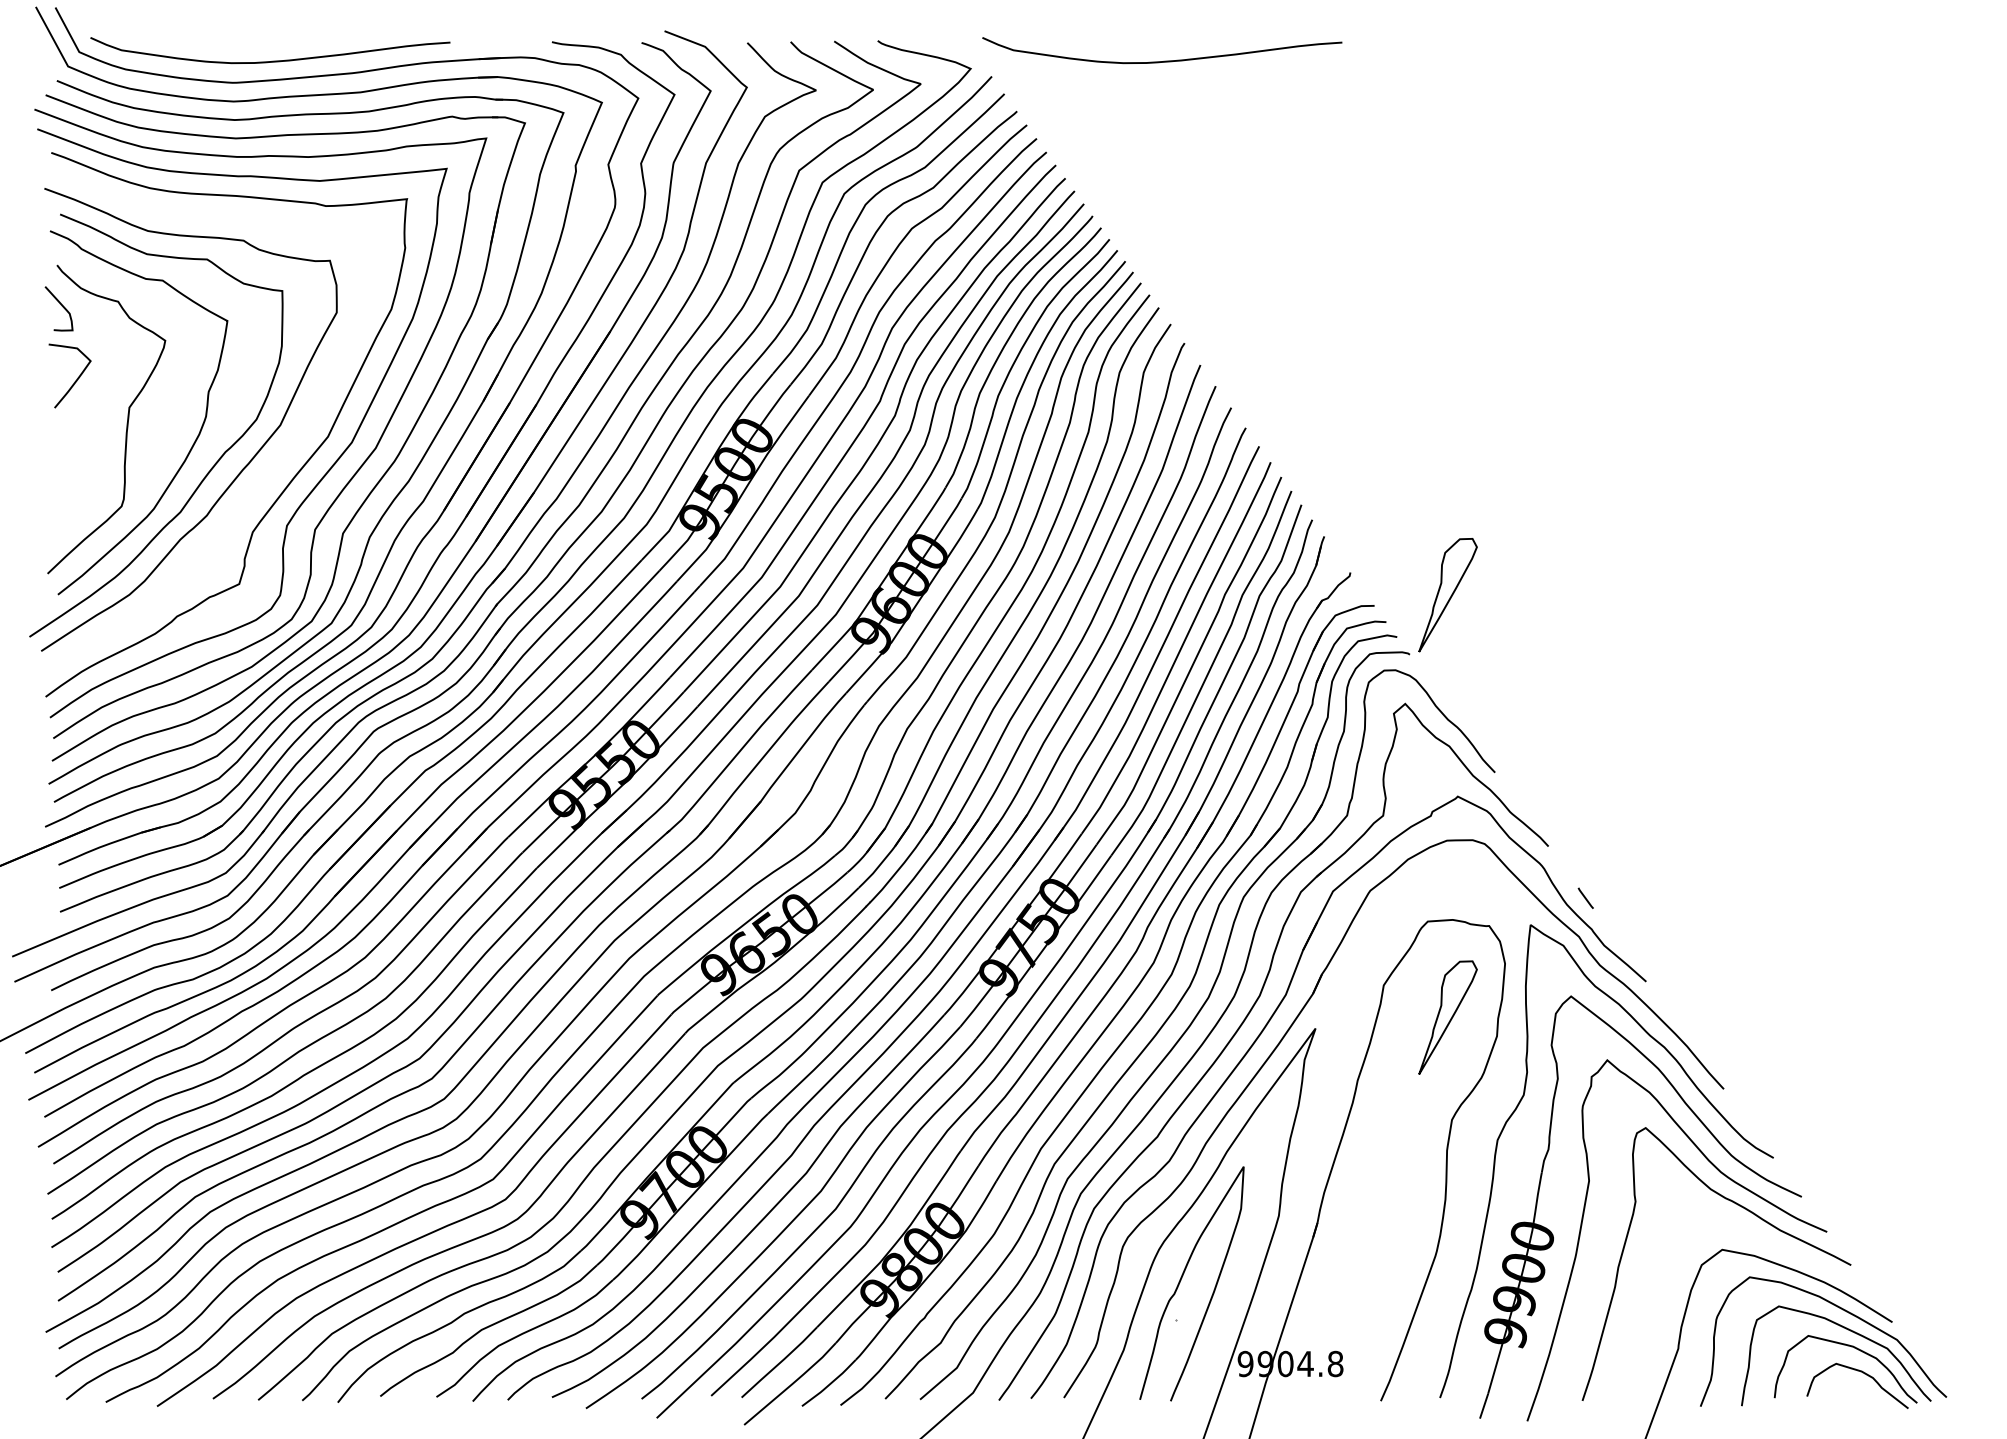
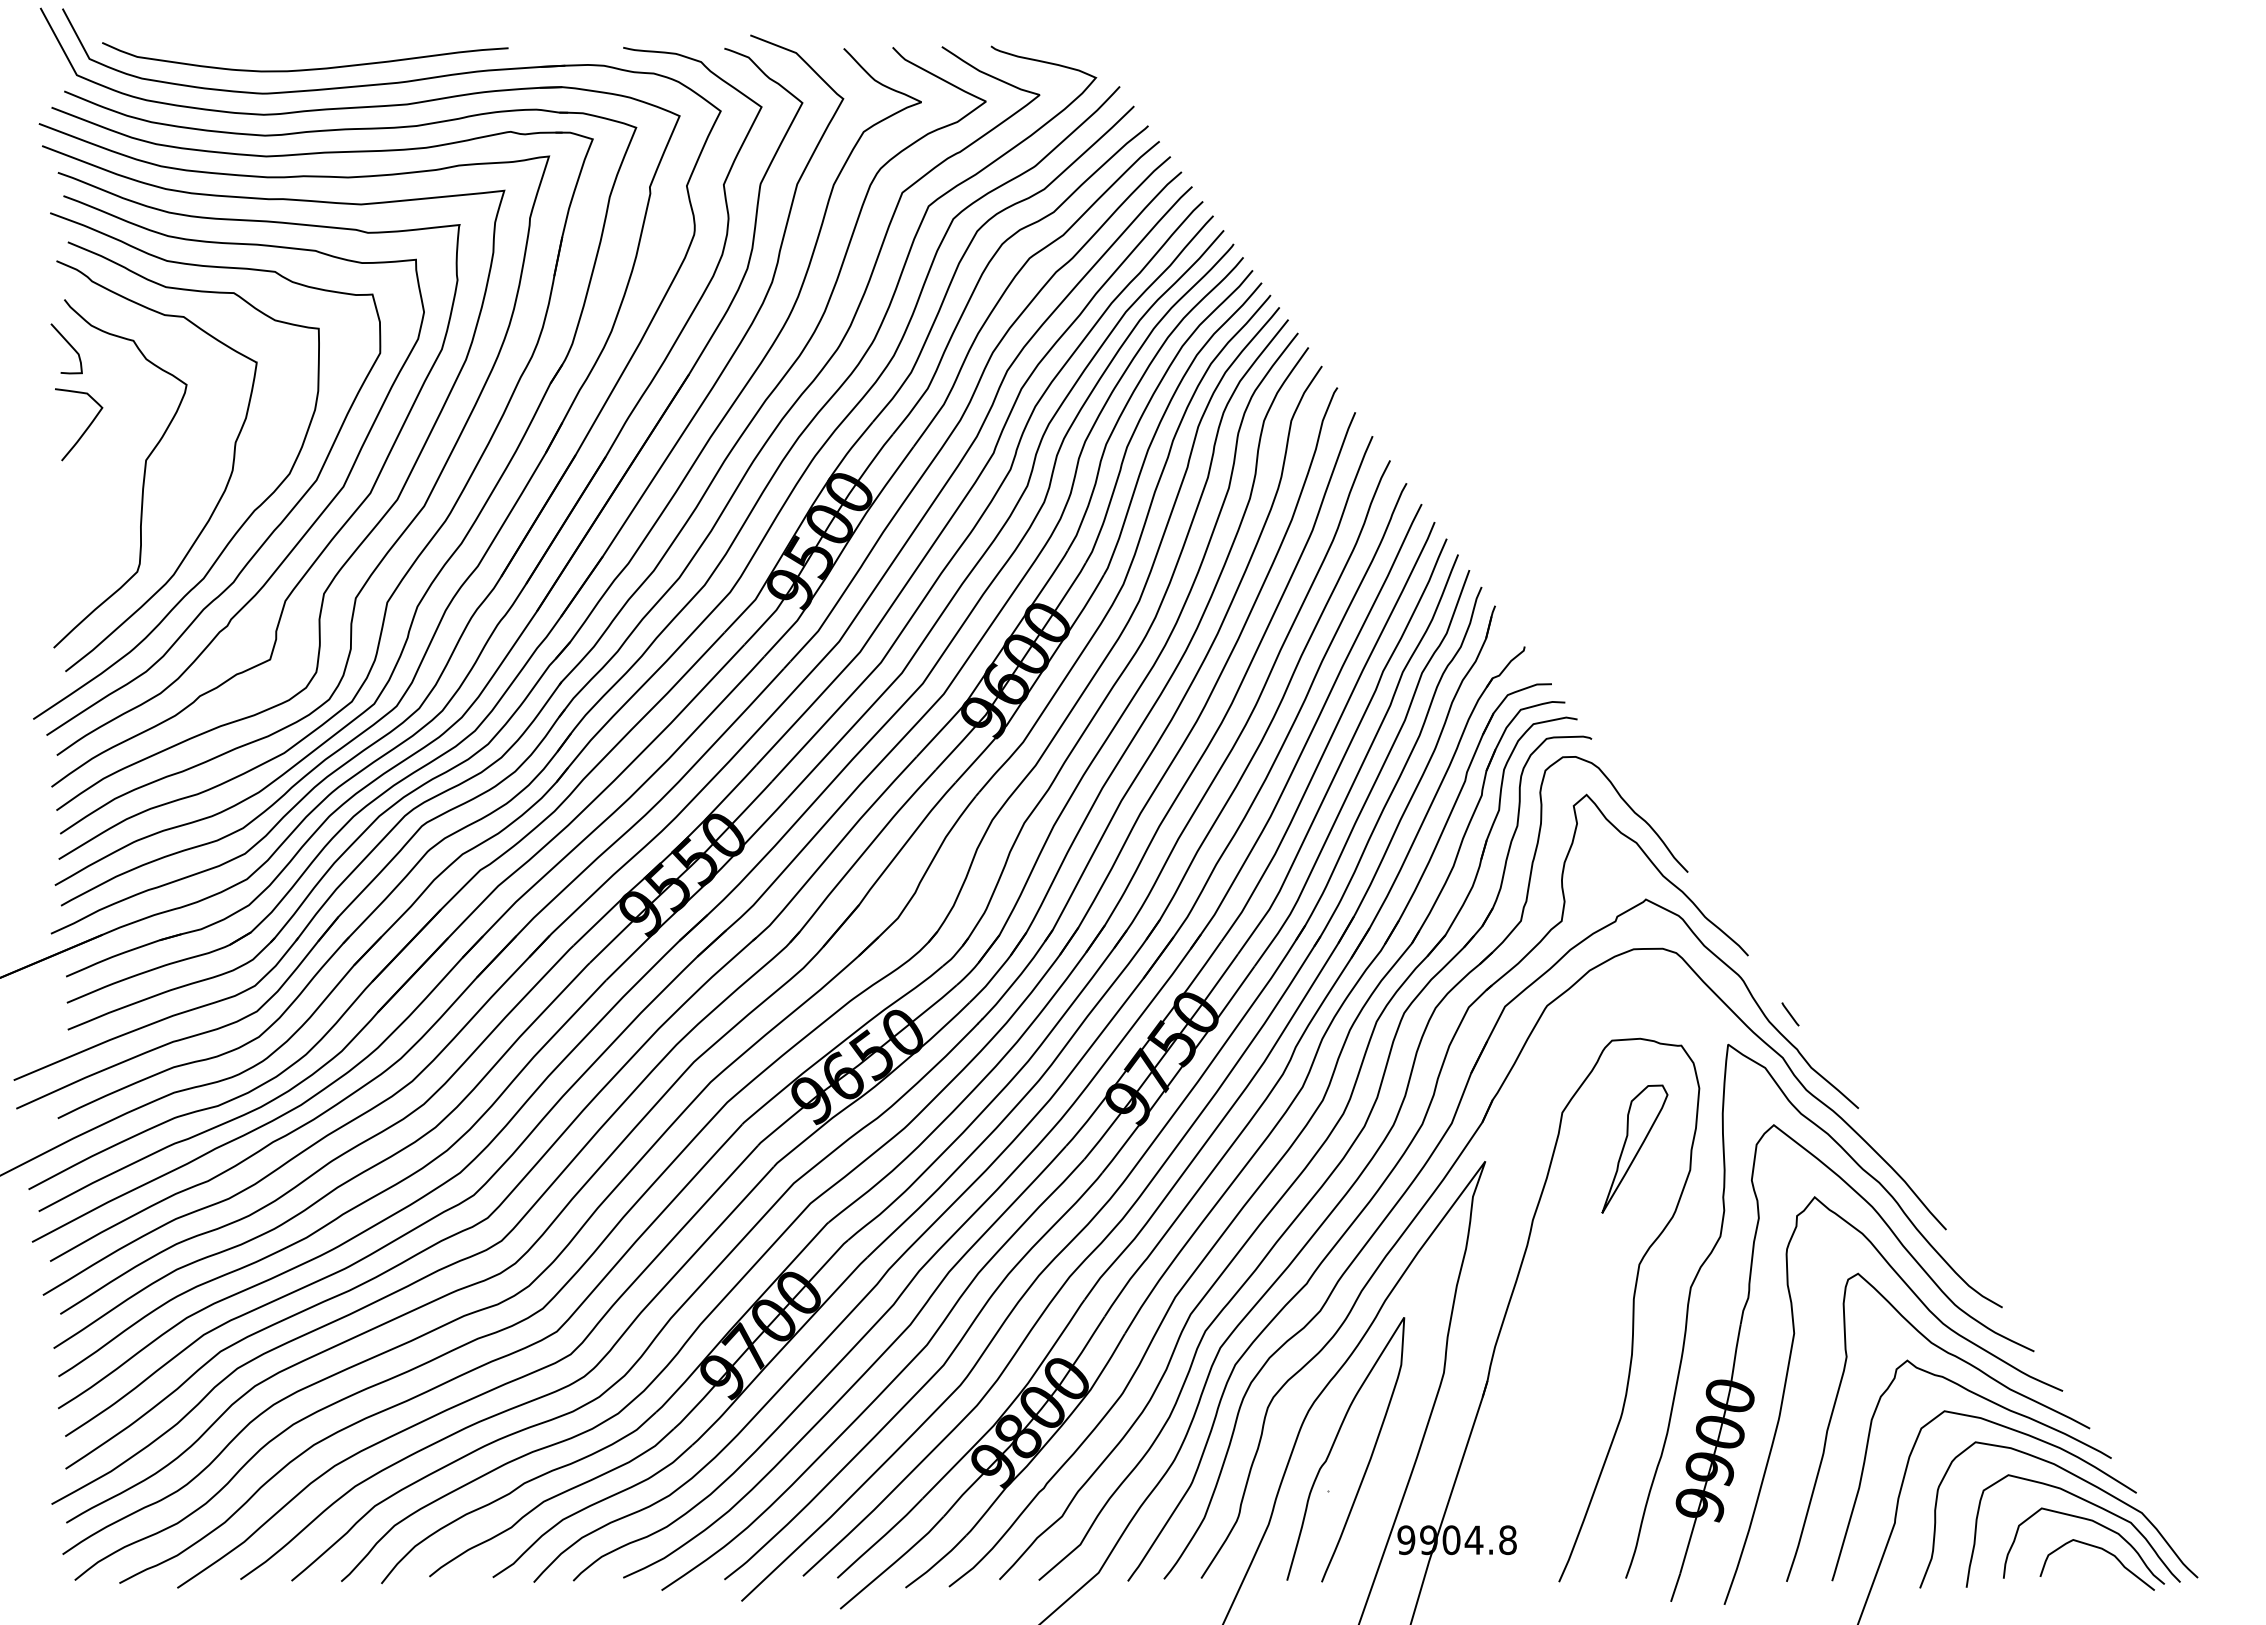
curve: (1166, 60) -> (1316, 68), removed
curve: (272, 468) -> (307, 529), added
part: (1447, 594) -> (1634, 671), removed
curve: (1774, 1247) -> (2003, 1408), added

